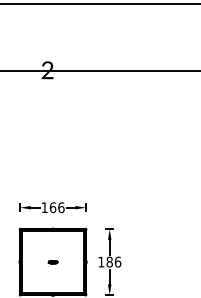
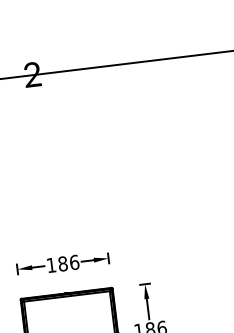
text: (52, 207) -> (62, 263), 166 -> 186

